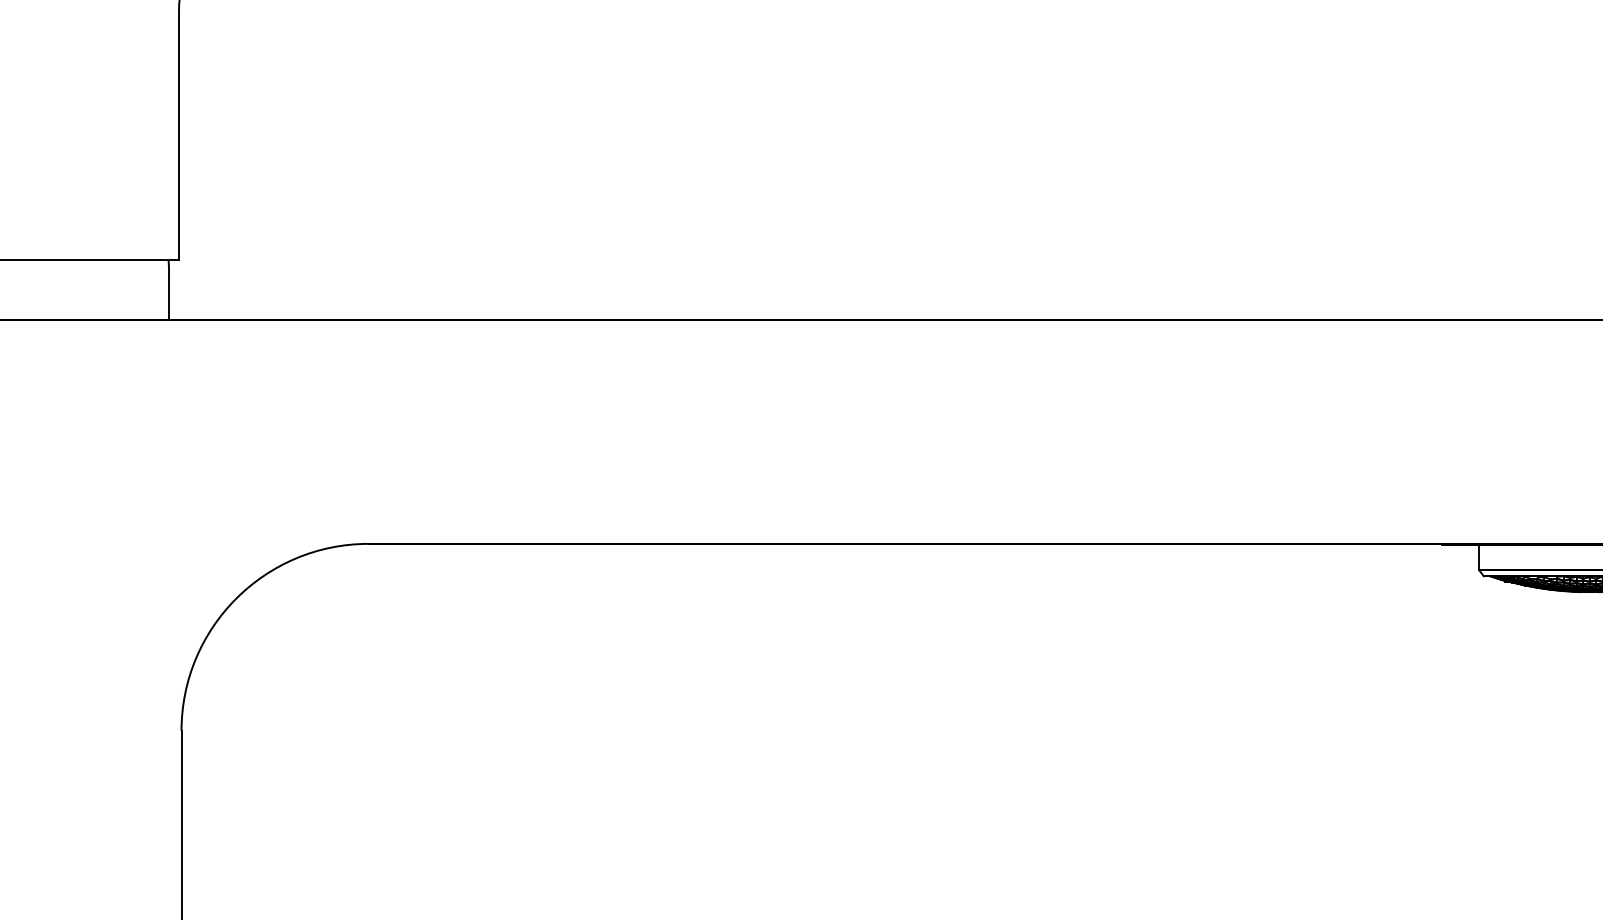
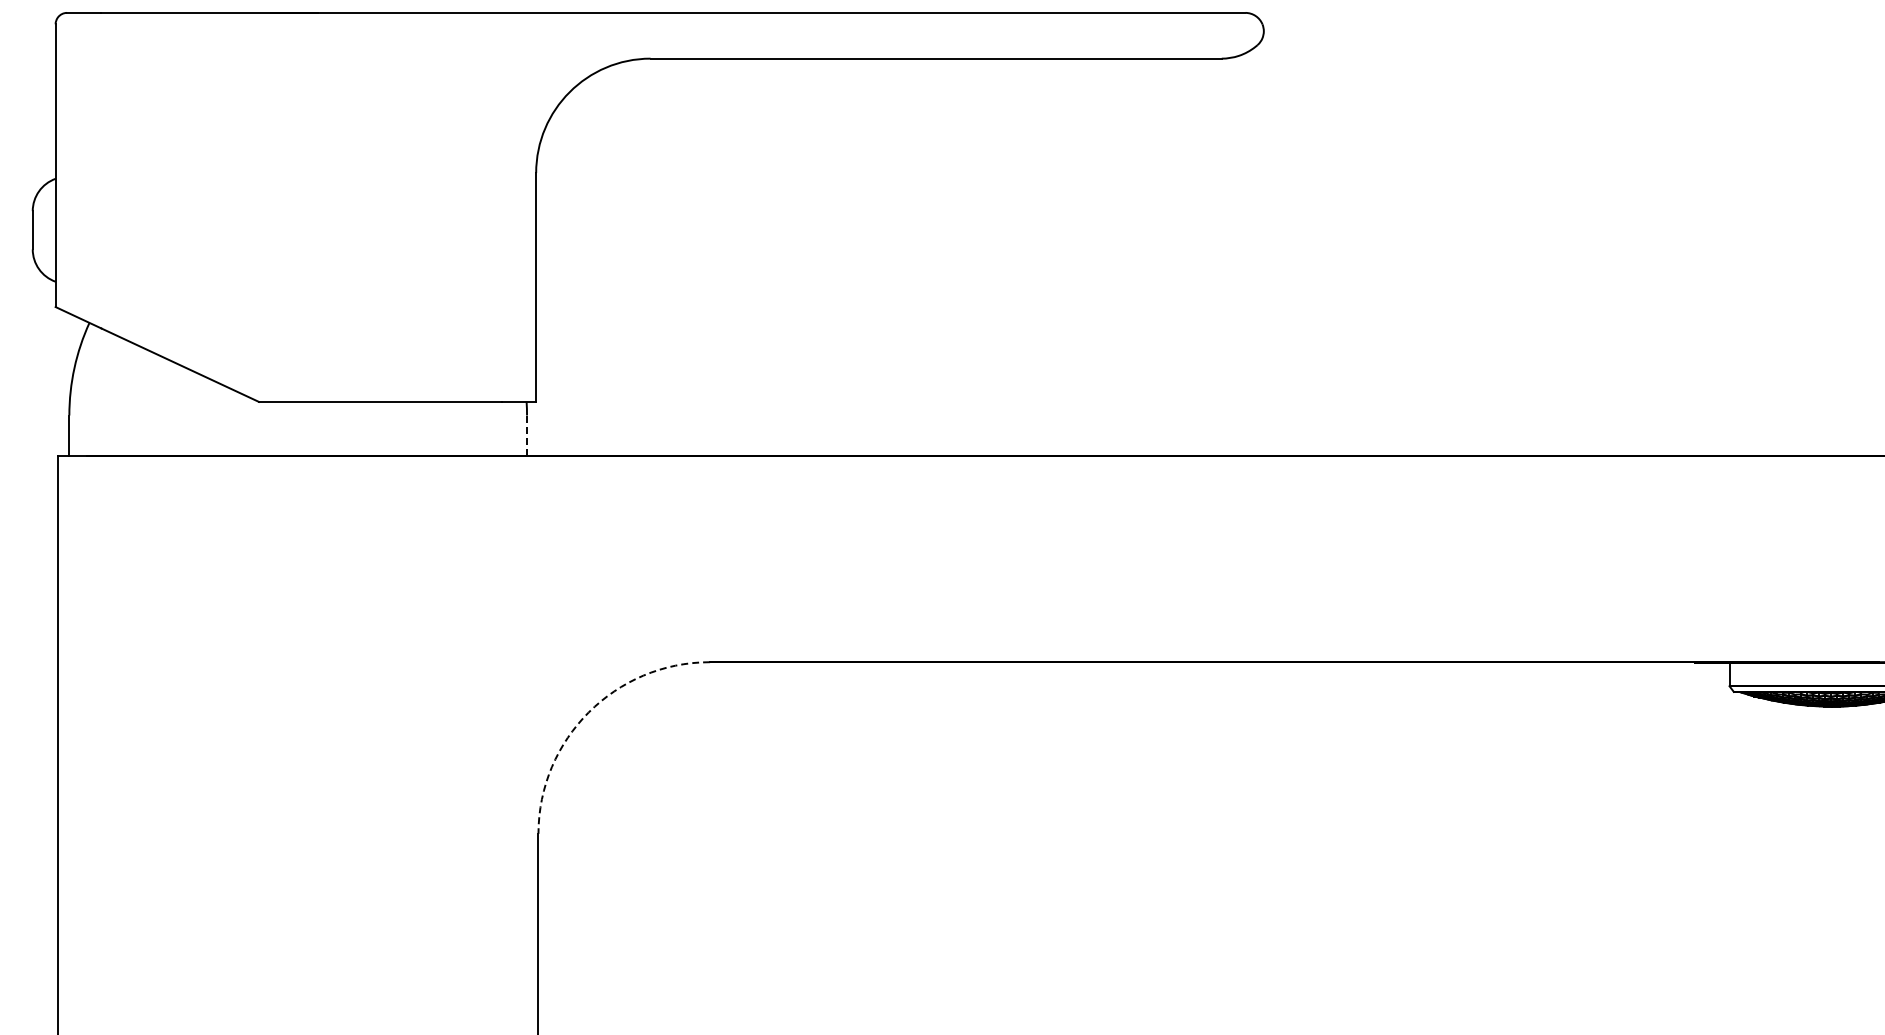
line: (169, 296) -> (527, 435), solid -> dashed
arc: (236, 598) -> (588, 712), solid -> dashed

